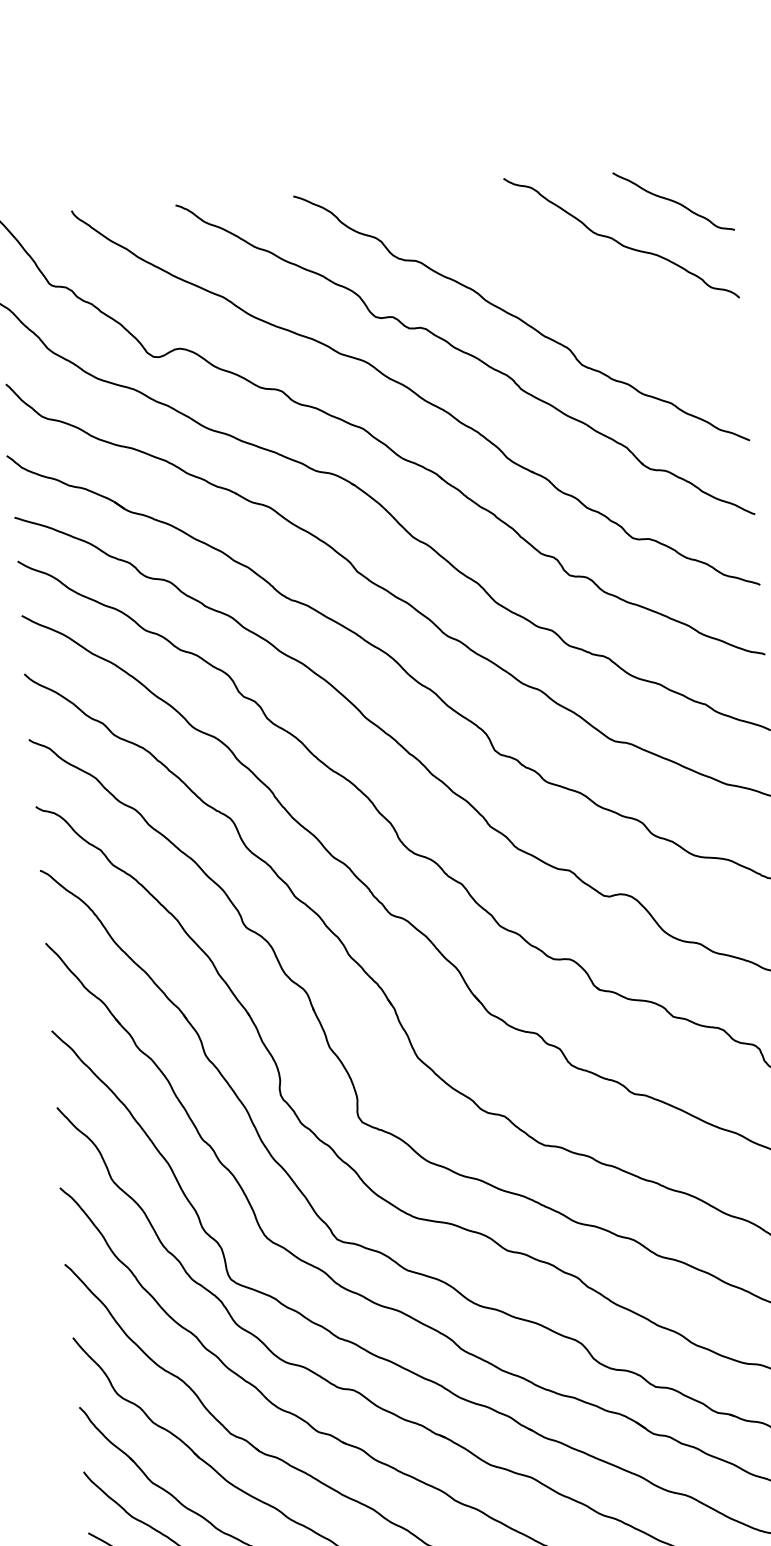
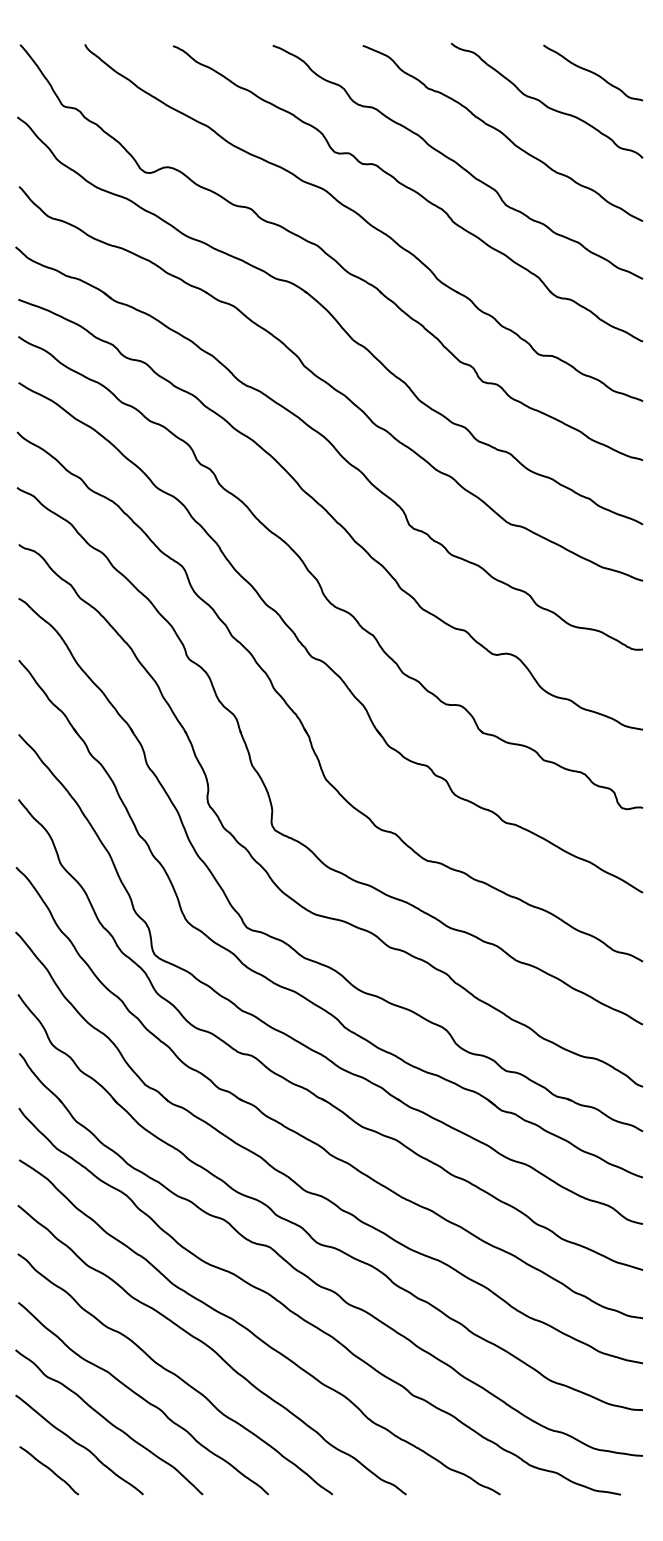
curve: (571, 280) -> (502, 133), added

